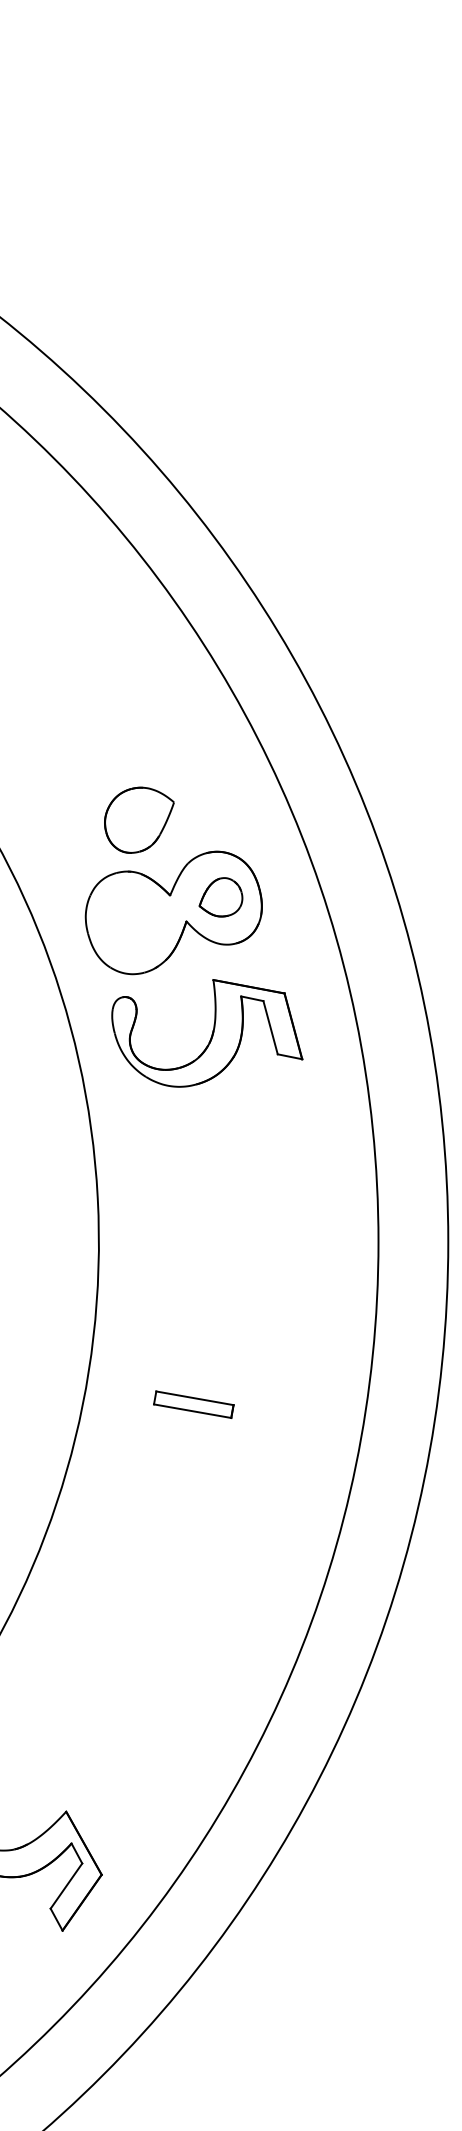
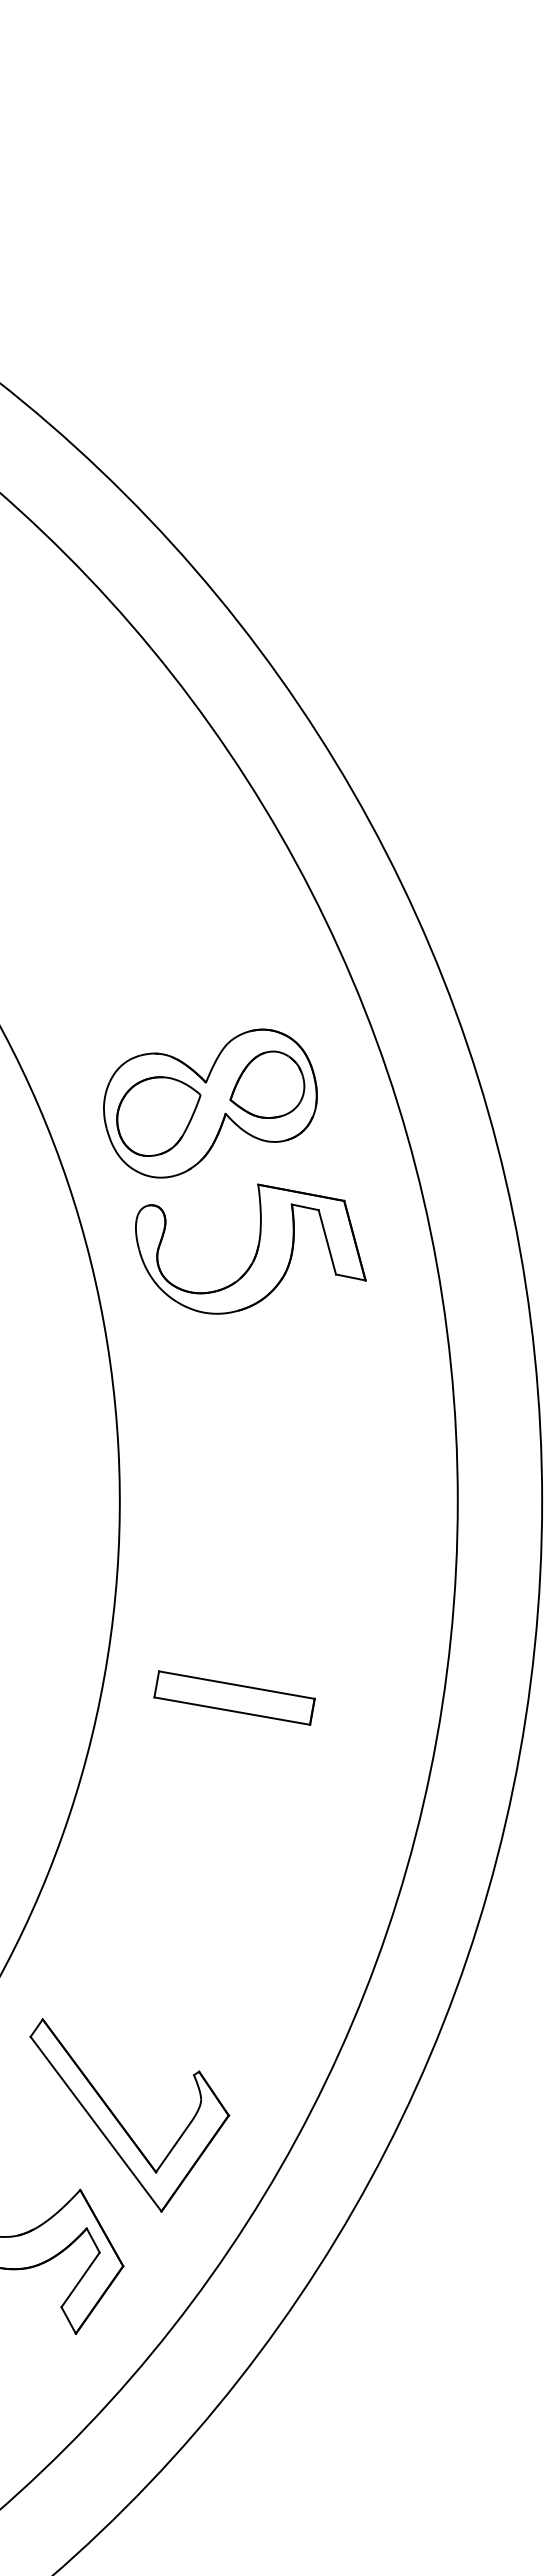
part: (139, 820) -> (158, 1116), moved
part: (221, 897) -> (267, 1084), size x1.43
part: (193, 1404) -> (234, 1697), size x1.67
part: (100, 1756) -> (121, 2123), added

